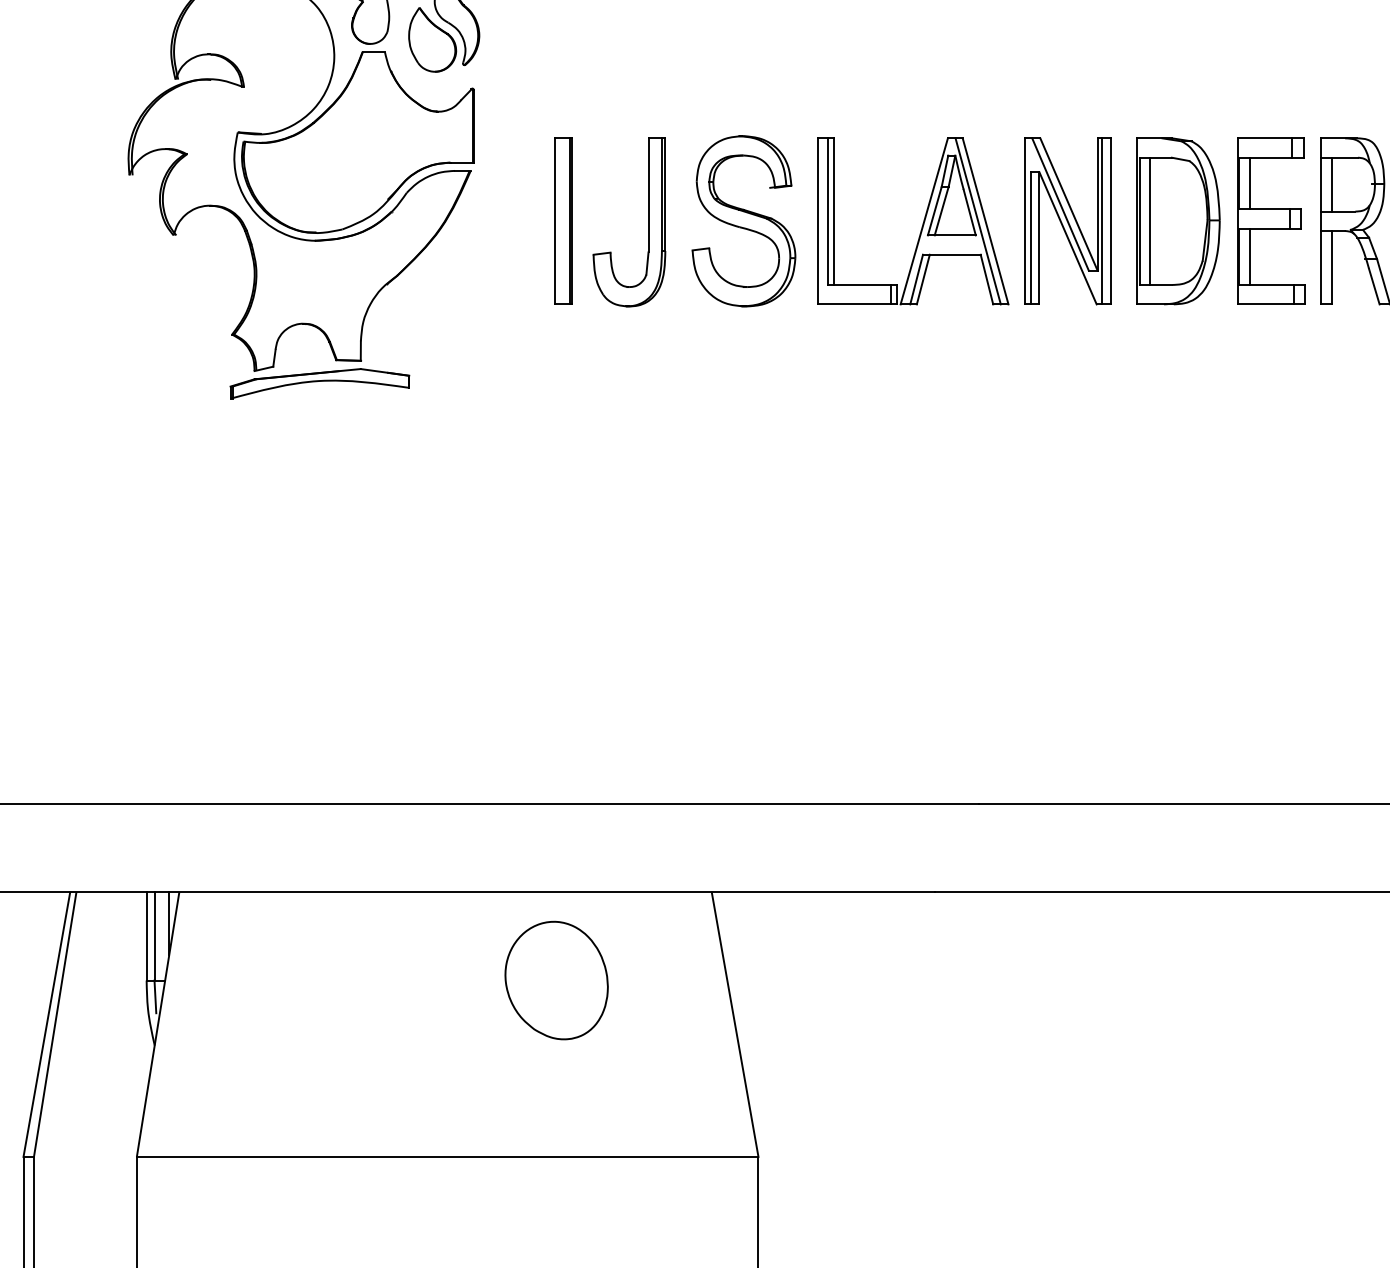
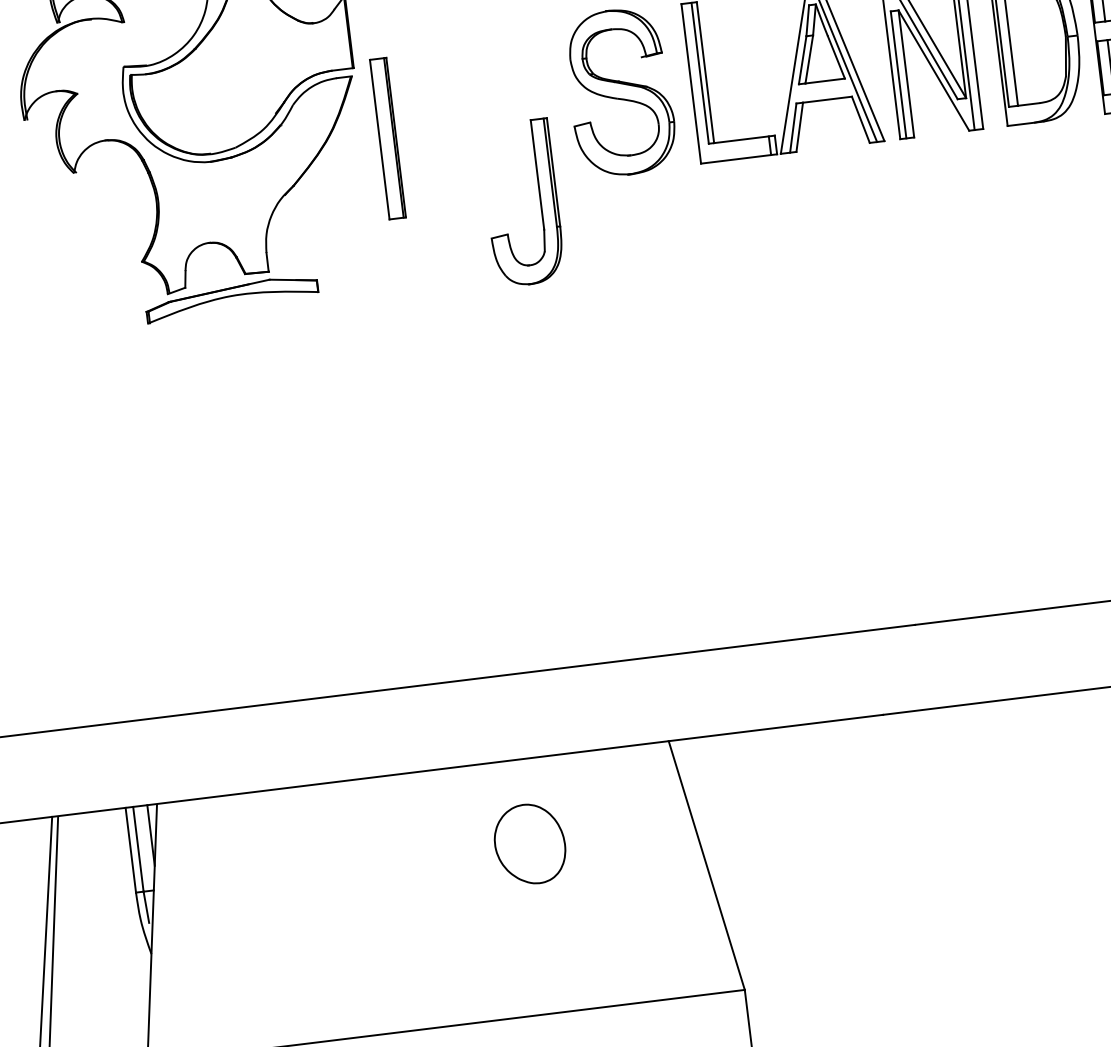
part: (563, 220) -> (387, 137), moved
part: (648, 222) -> (540, 201), moved
part: (556, 980) -> (529, 844), size x0.7

